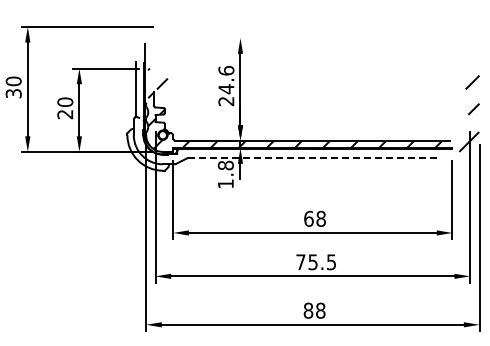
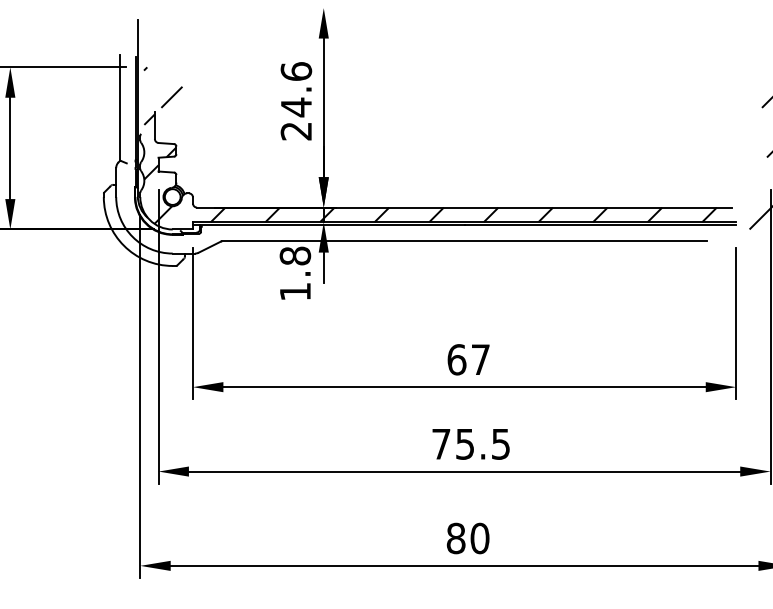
line: (312, 158) -> (463, 242), dashed -> solid
text: (320, 218) -> (479, 359), 68 -> 67
text: (320, 310) -> (479, 538), 88 -> 80

